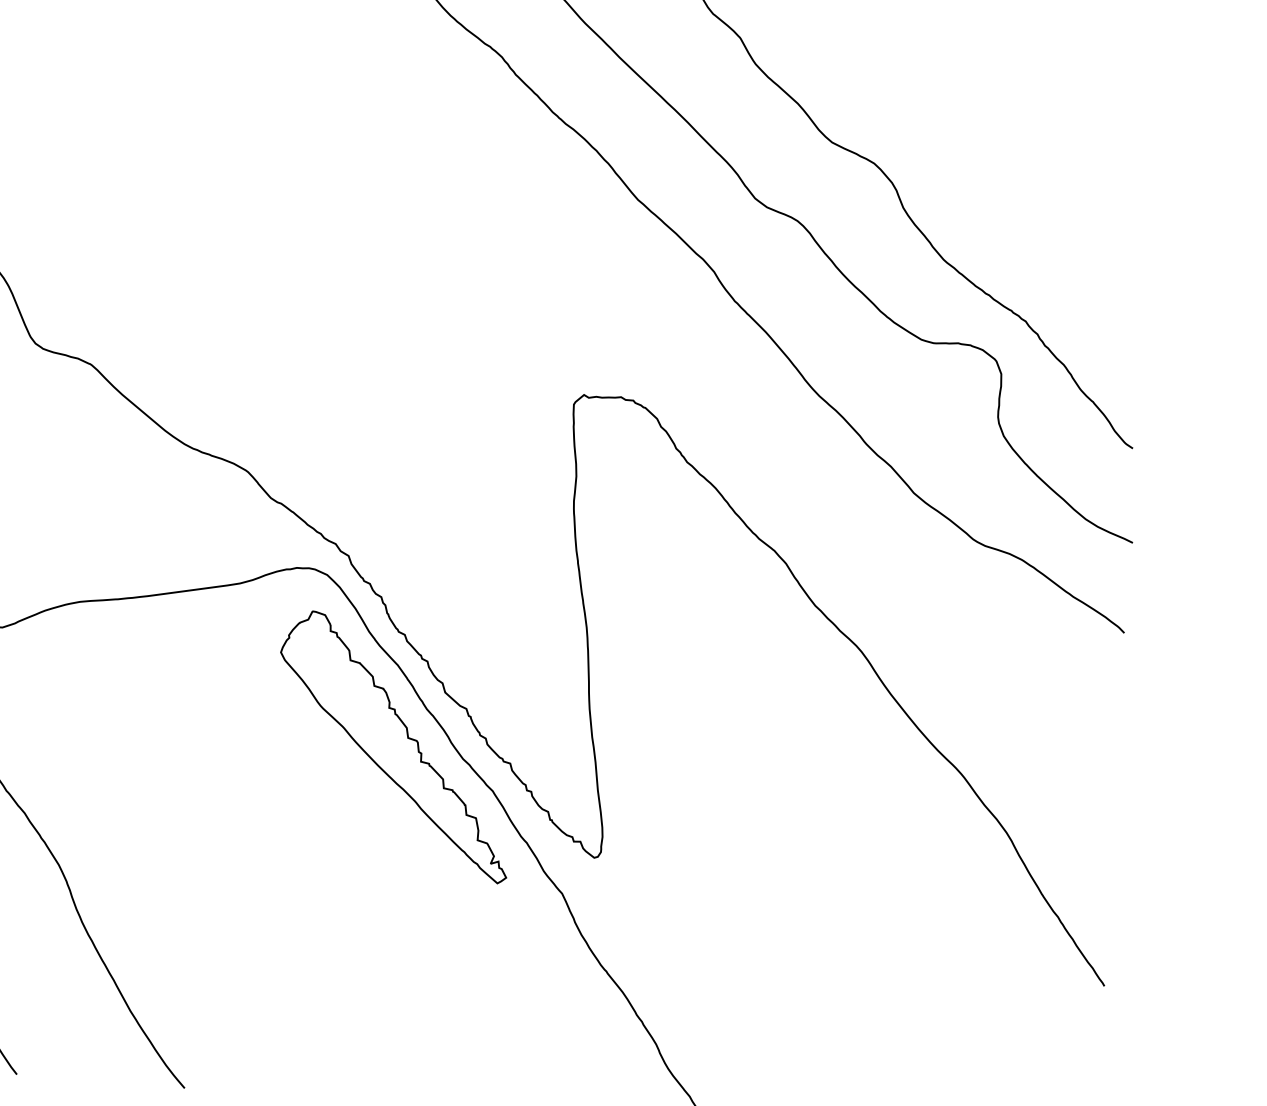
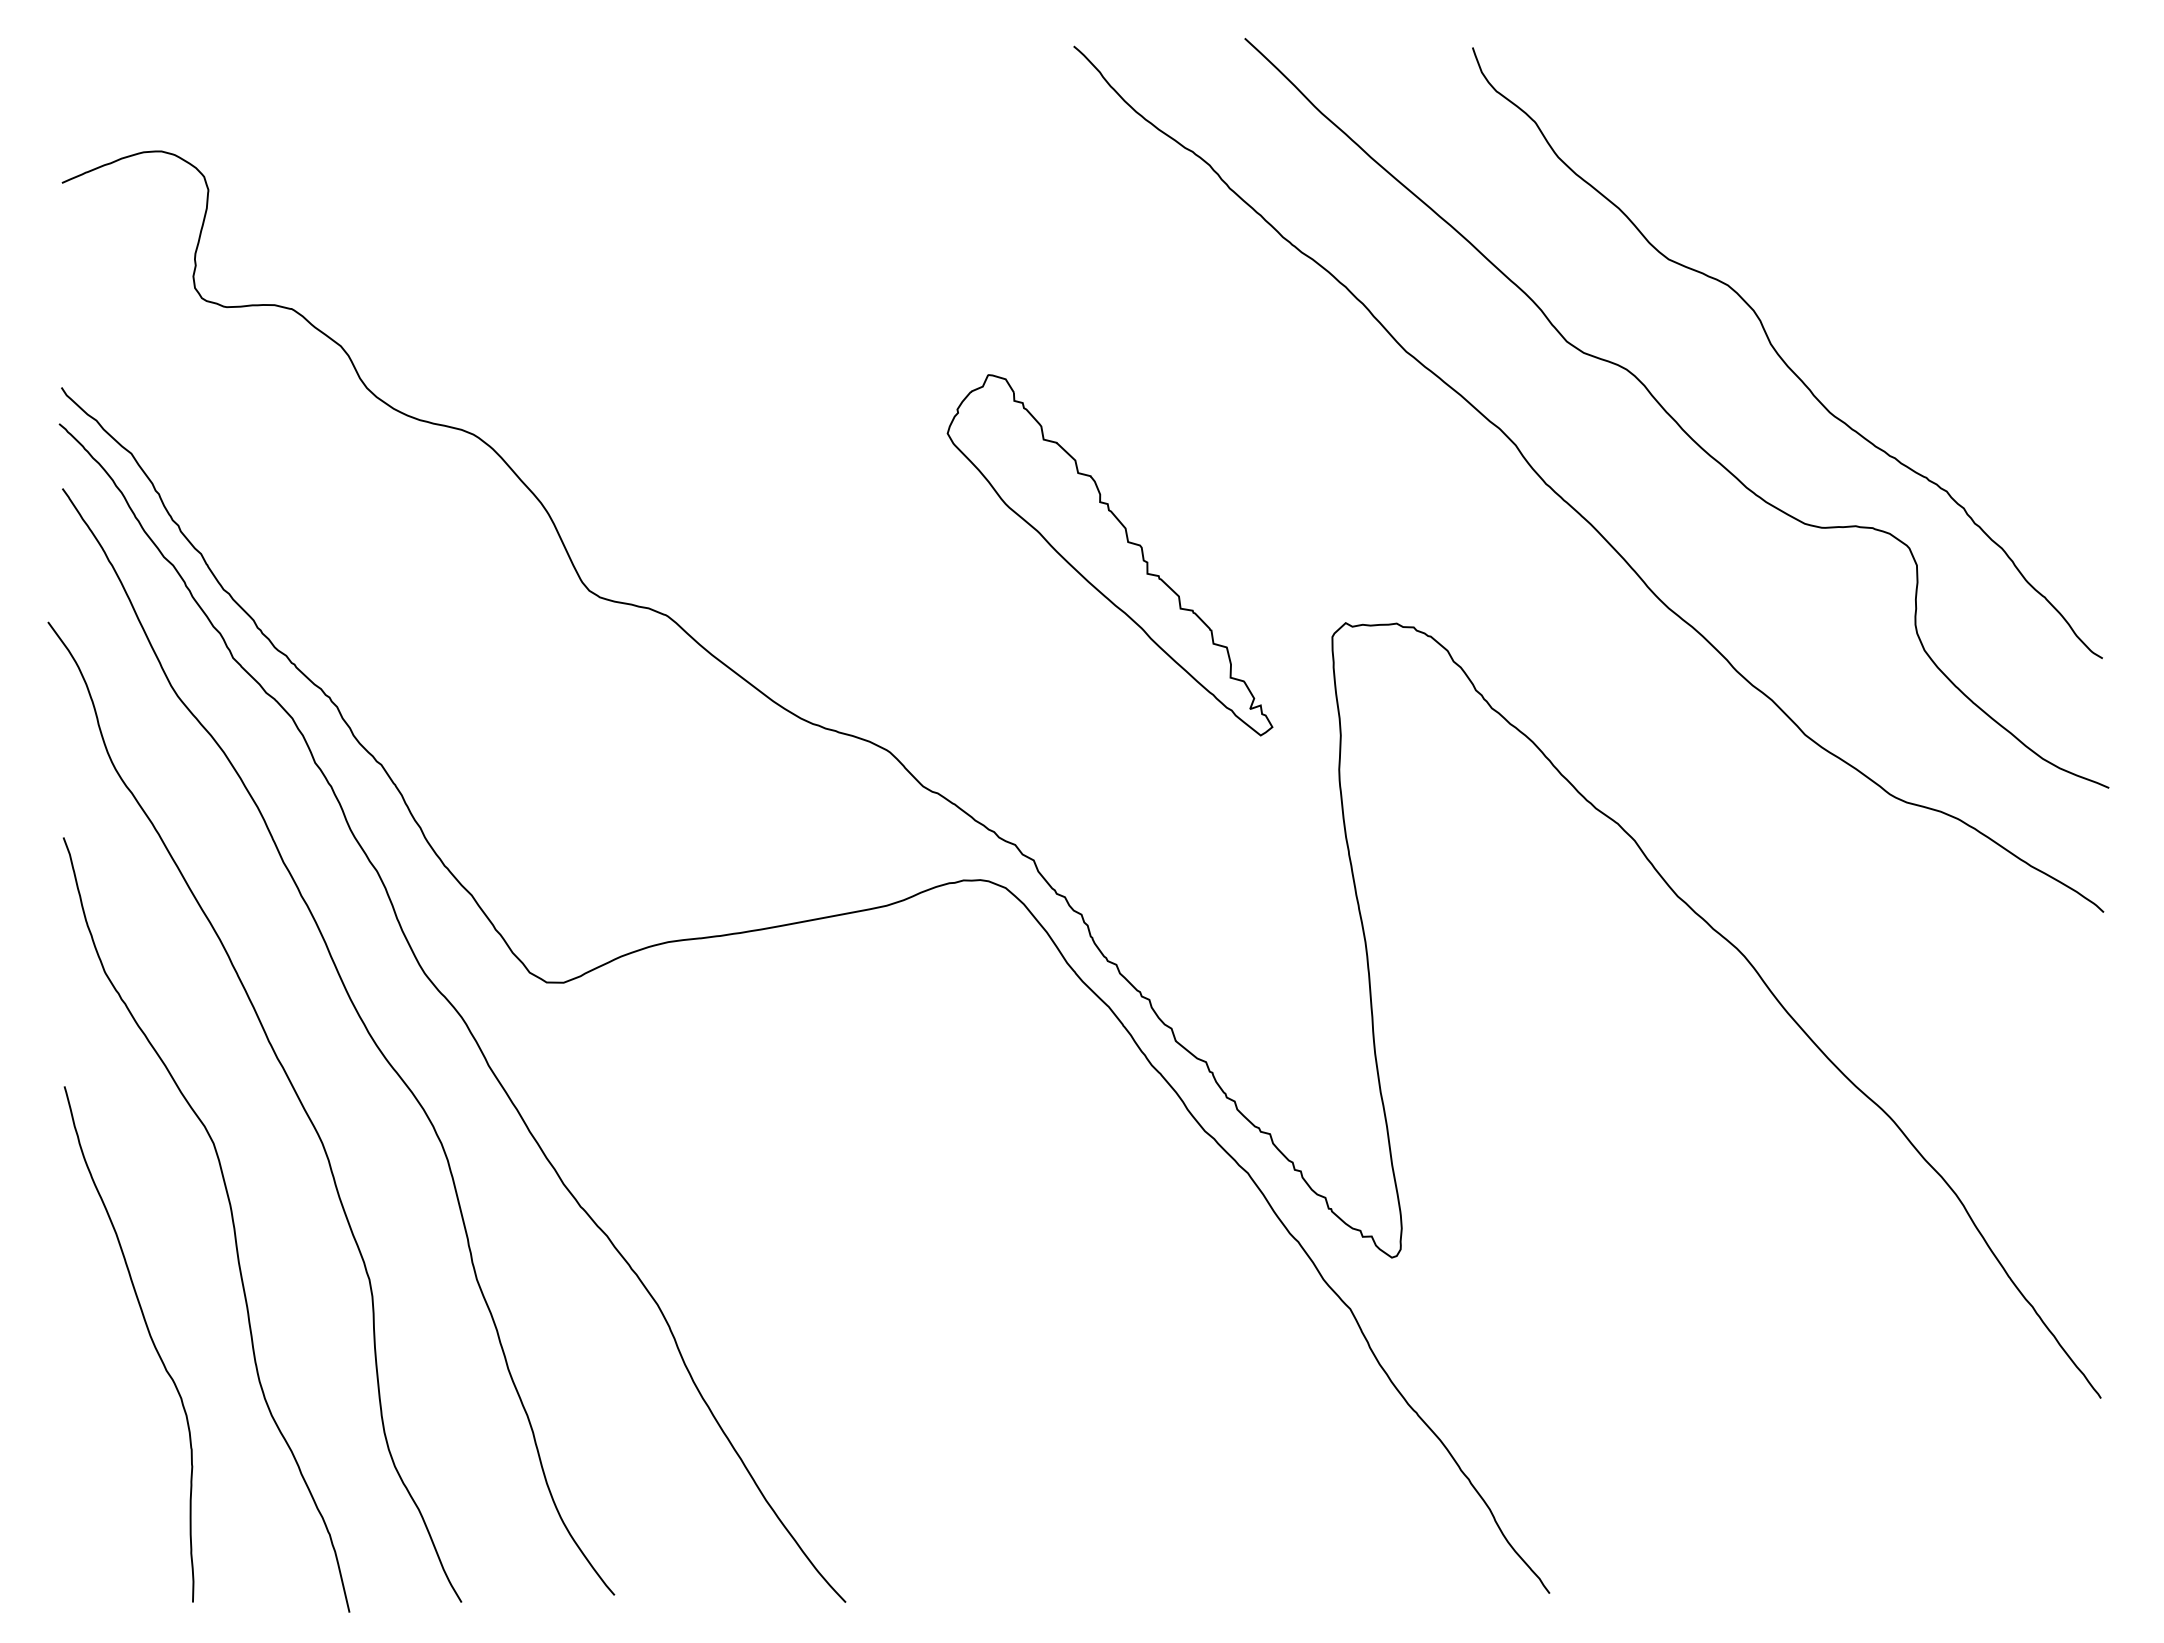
part: (394, 747) -> (1109, 555), moved

